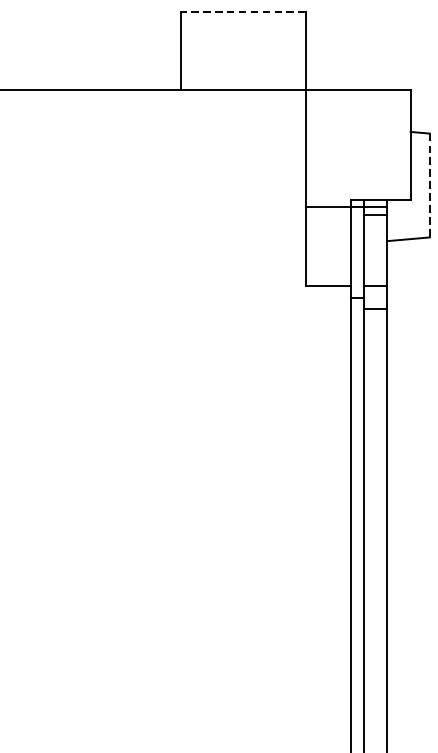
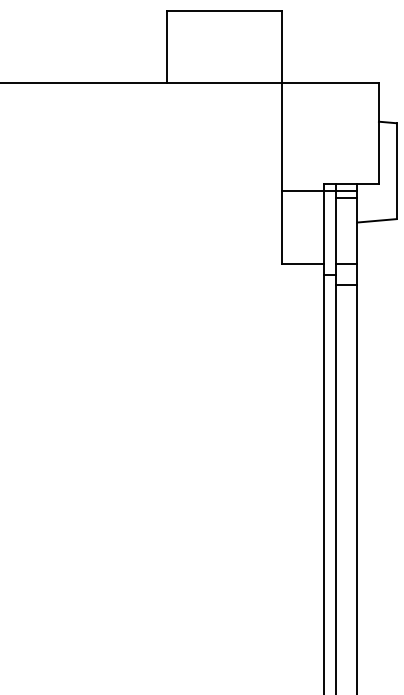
line: (243, 12) -> (224, 11), dashed -> solid
line: (429, 185) -> (396, 171), dashed -> solid

